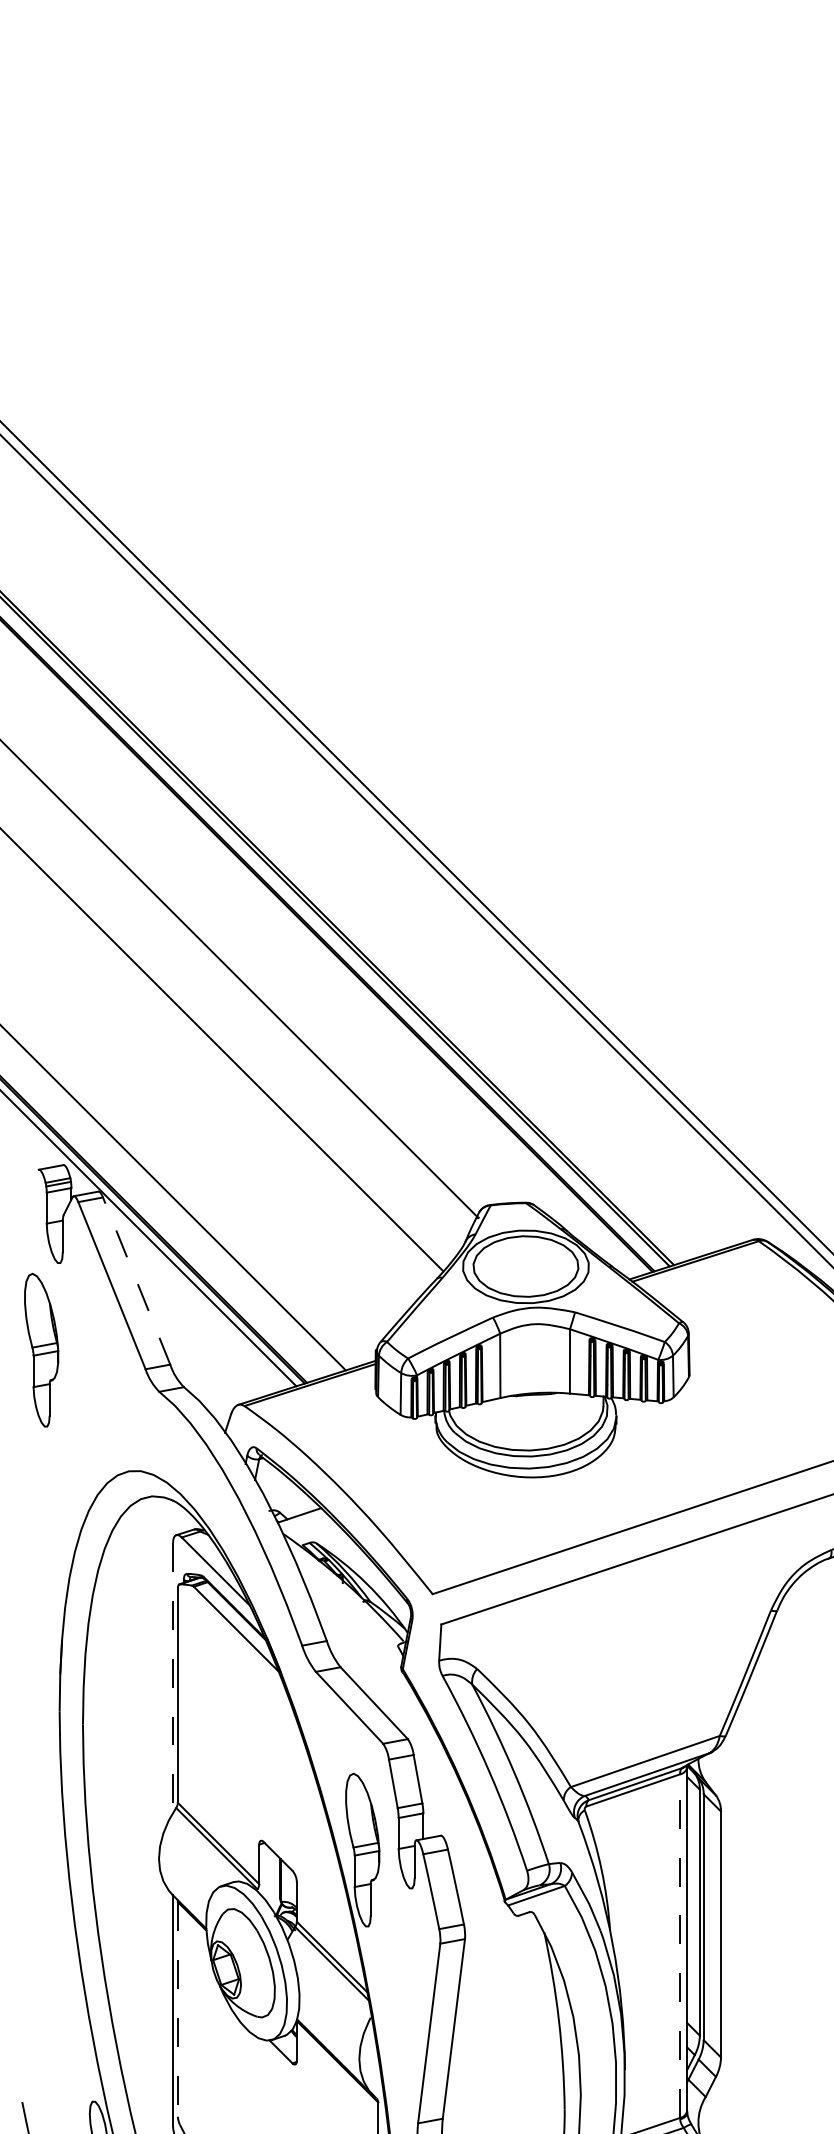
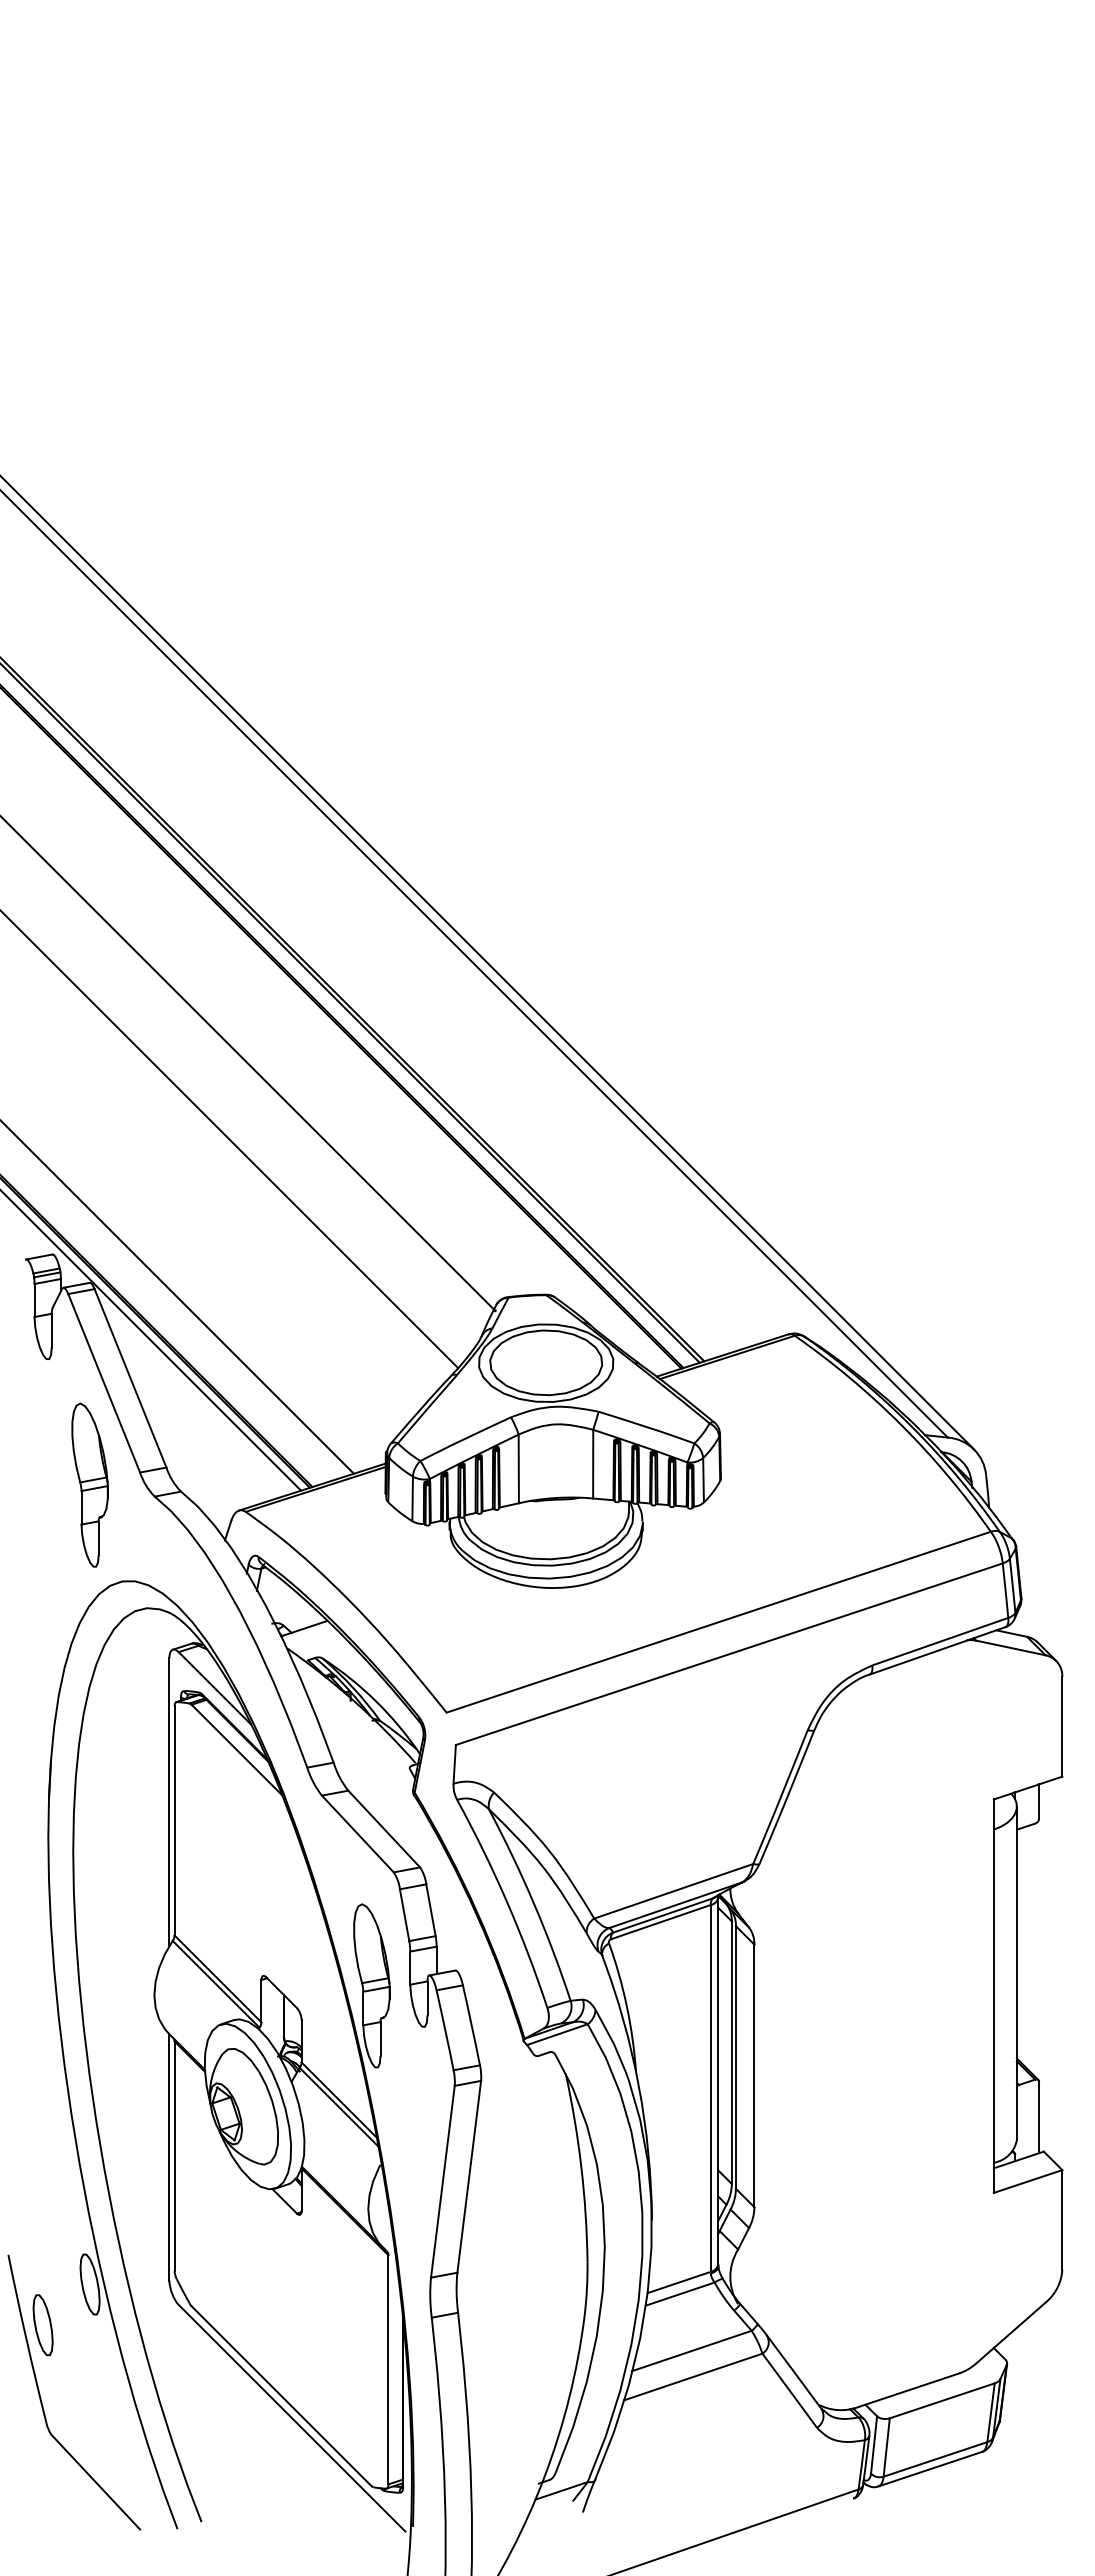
line: (136, 1280) -> (130, 1377), dashed -> solid
part: (41, 1349) -> (89, 1484), moved
line: (173, 1678) -> (169, 1802), dashed -> solid
line: (679, 1945) -> (710, 2087), dashed -> solid
line: (177, 2009) -> (174, 2156), dashed -> solid

